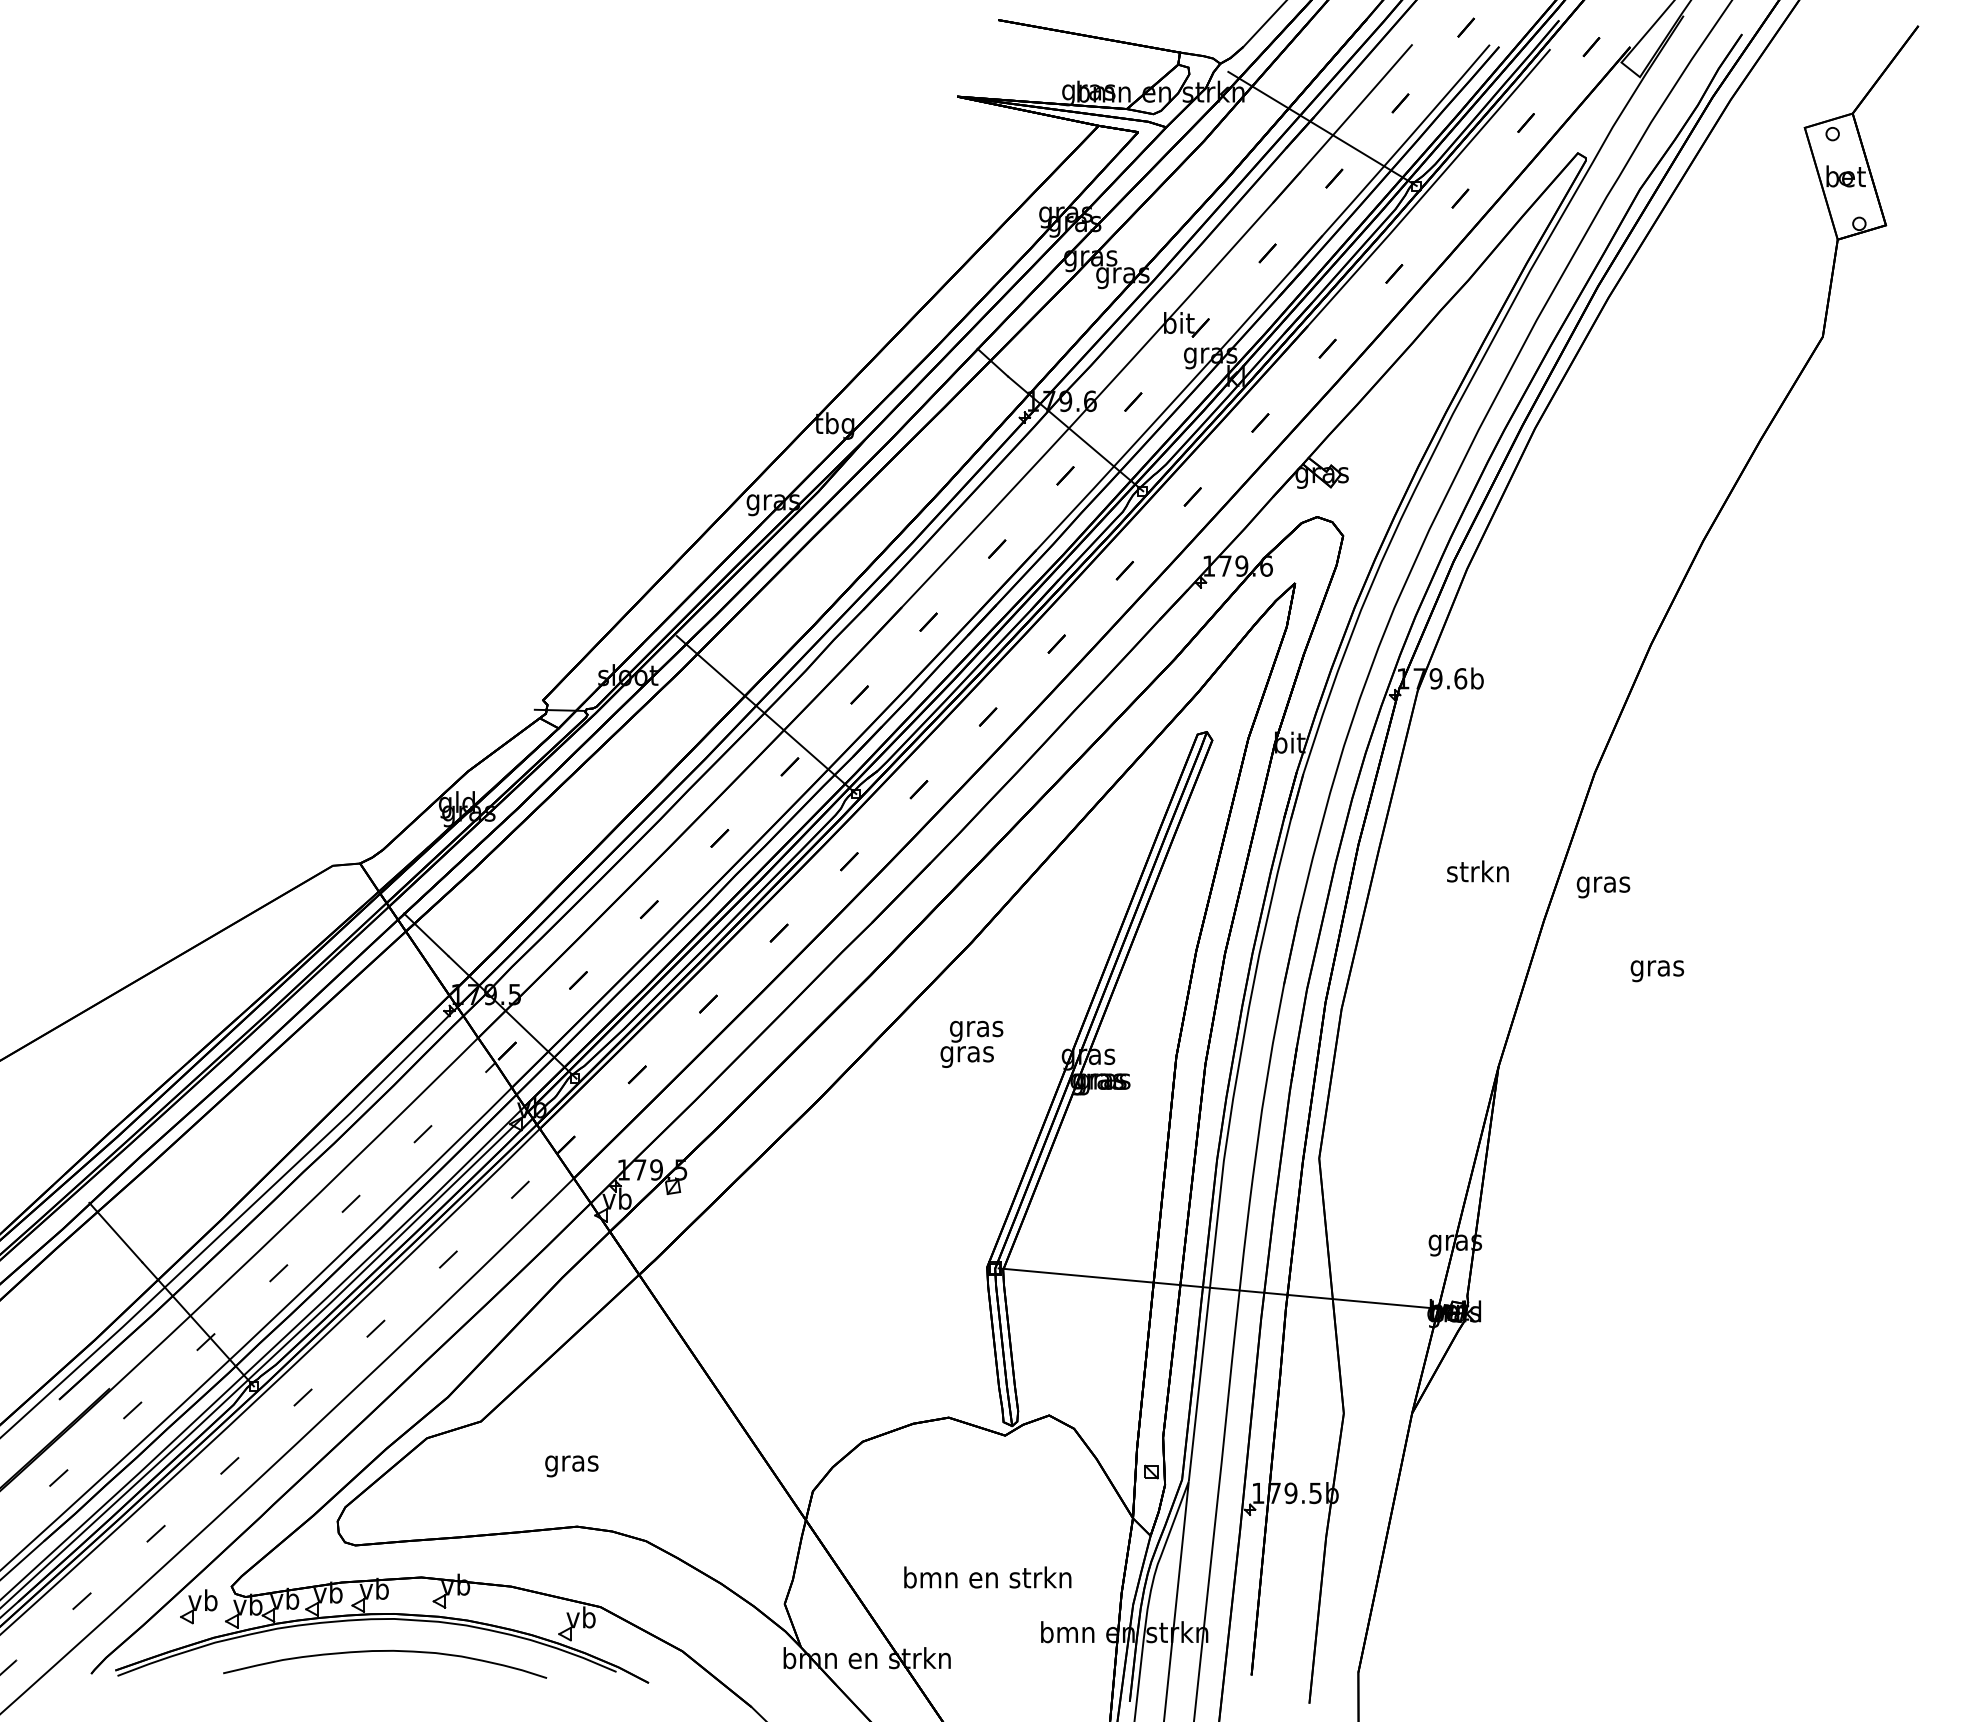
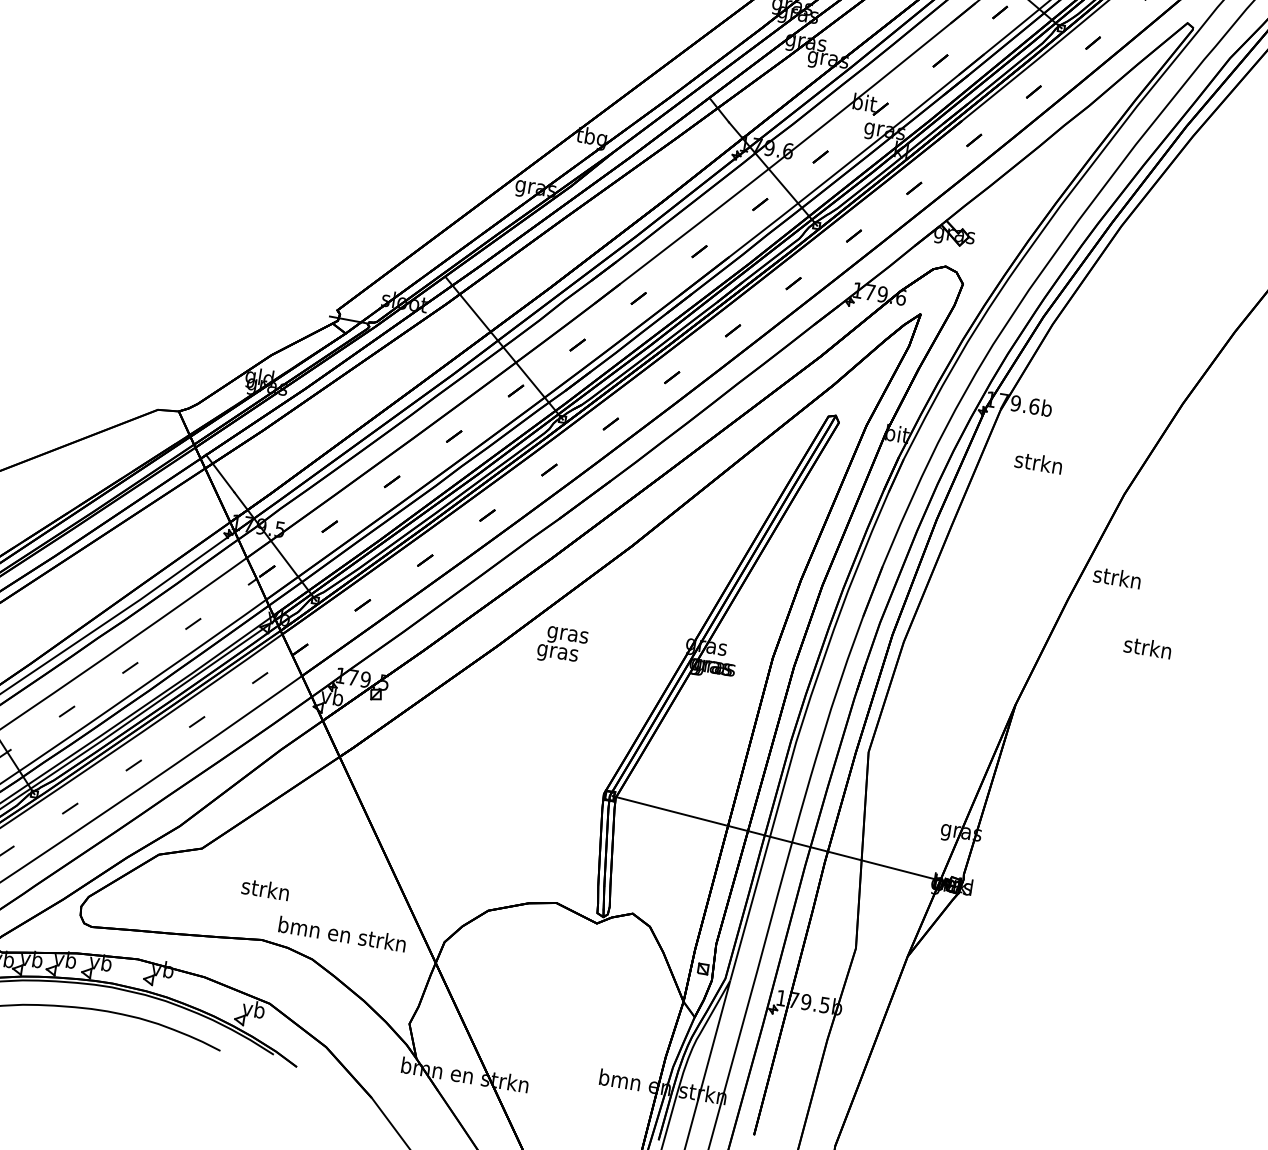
text: (1477, 871) -> (1038, 462), moved
text: (1602, 884) -> (1116, 579), gras -> strkn
text: (1656, 968) -> (1147, 649), gras -> strkn
text: (971, 1043) -> (562, 645), moved
text: (571, 1463) -> (265, 891), gras -> strkn
text: (987, 1577) -> (342, 934), moved

